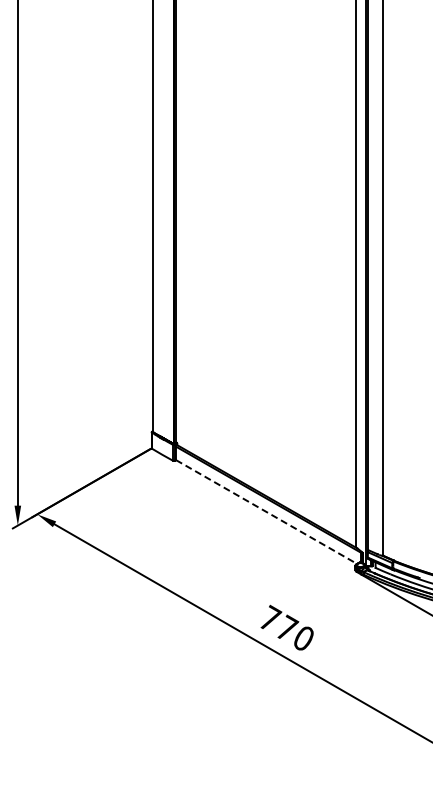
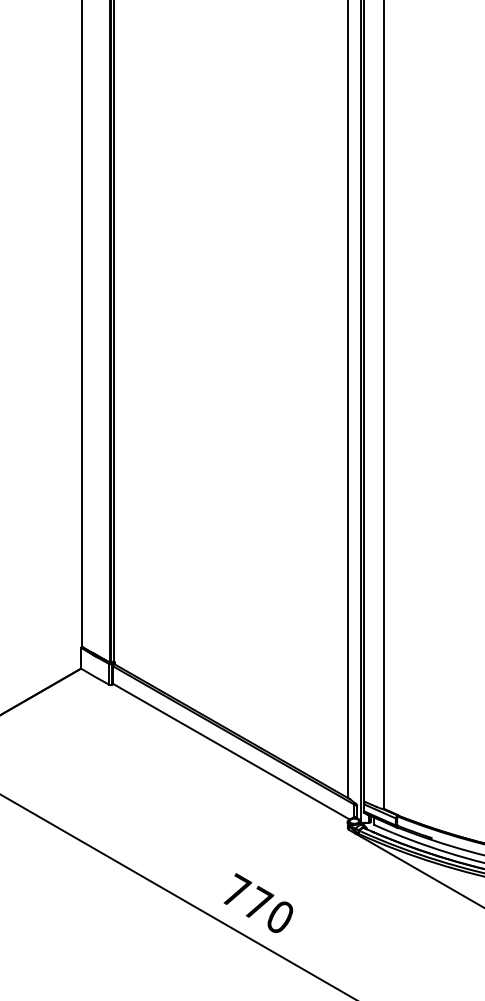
line: (267, 512) -> (232, 752), dashed -> solid

